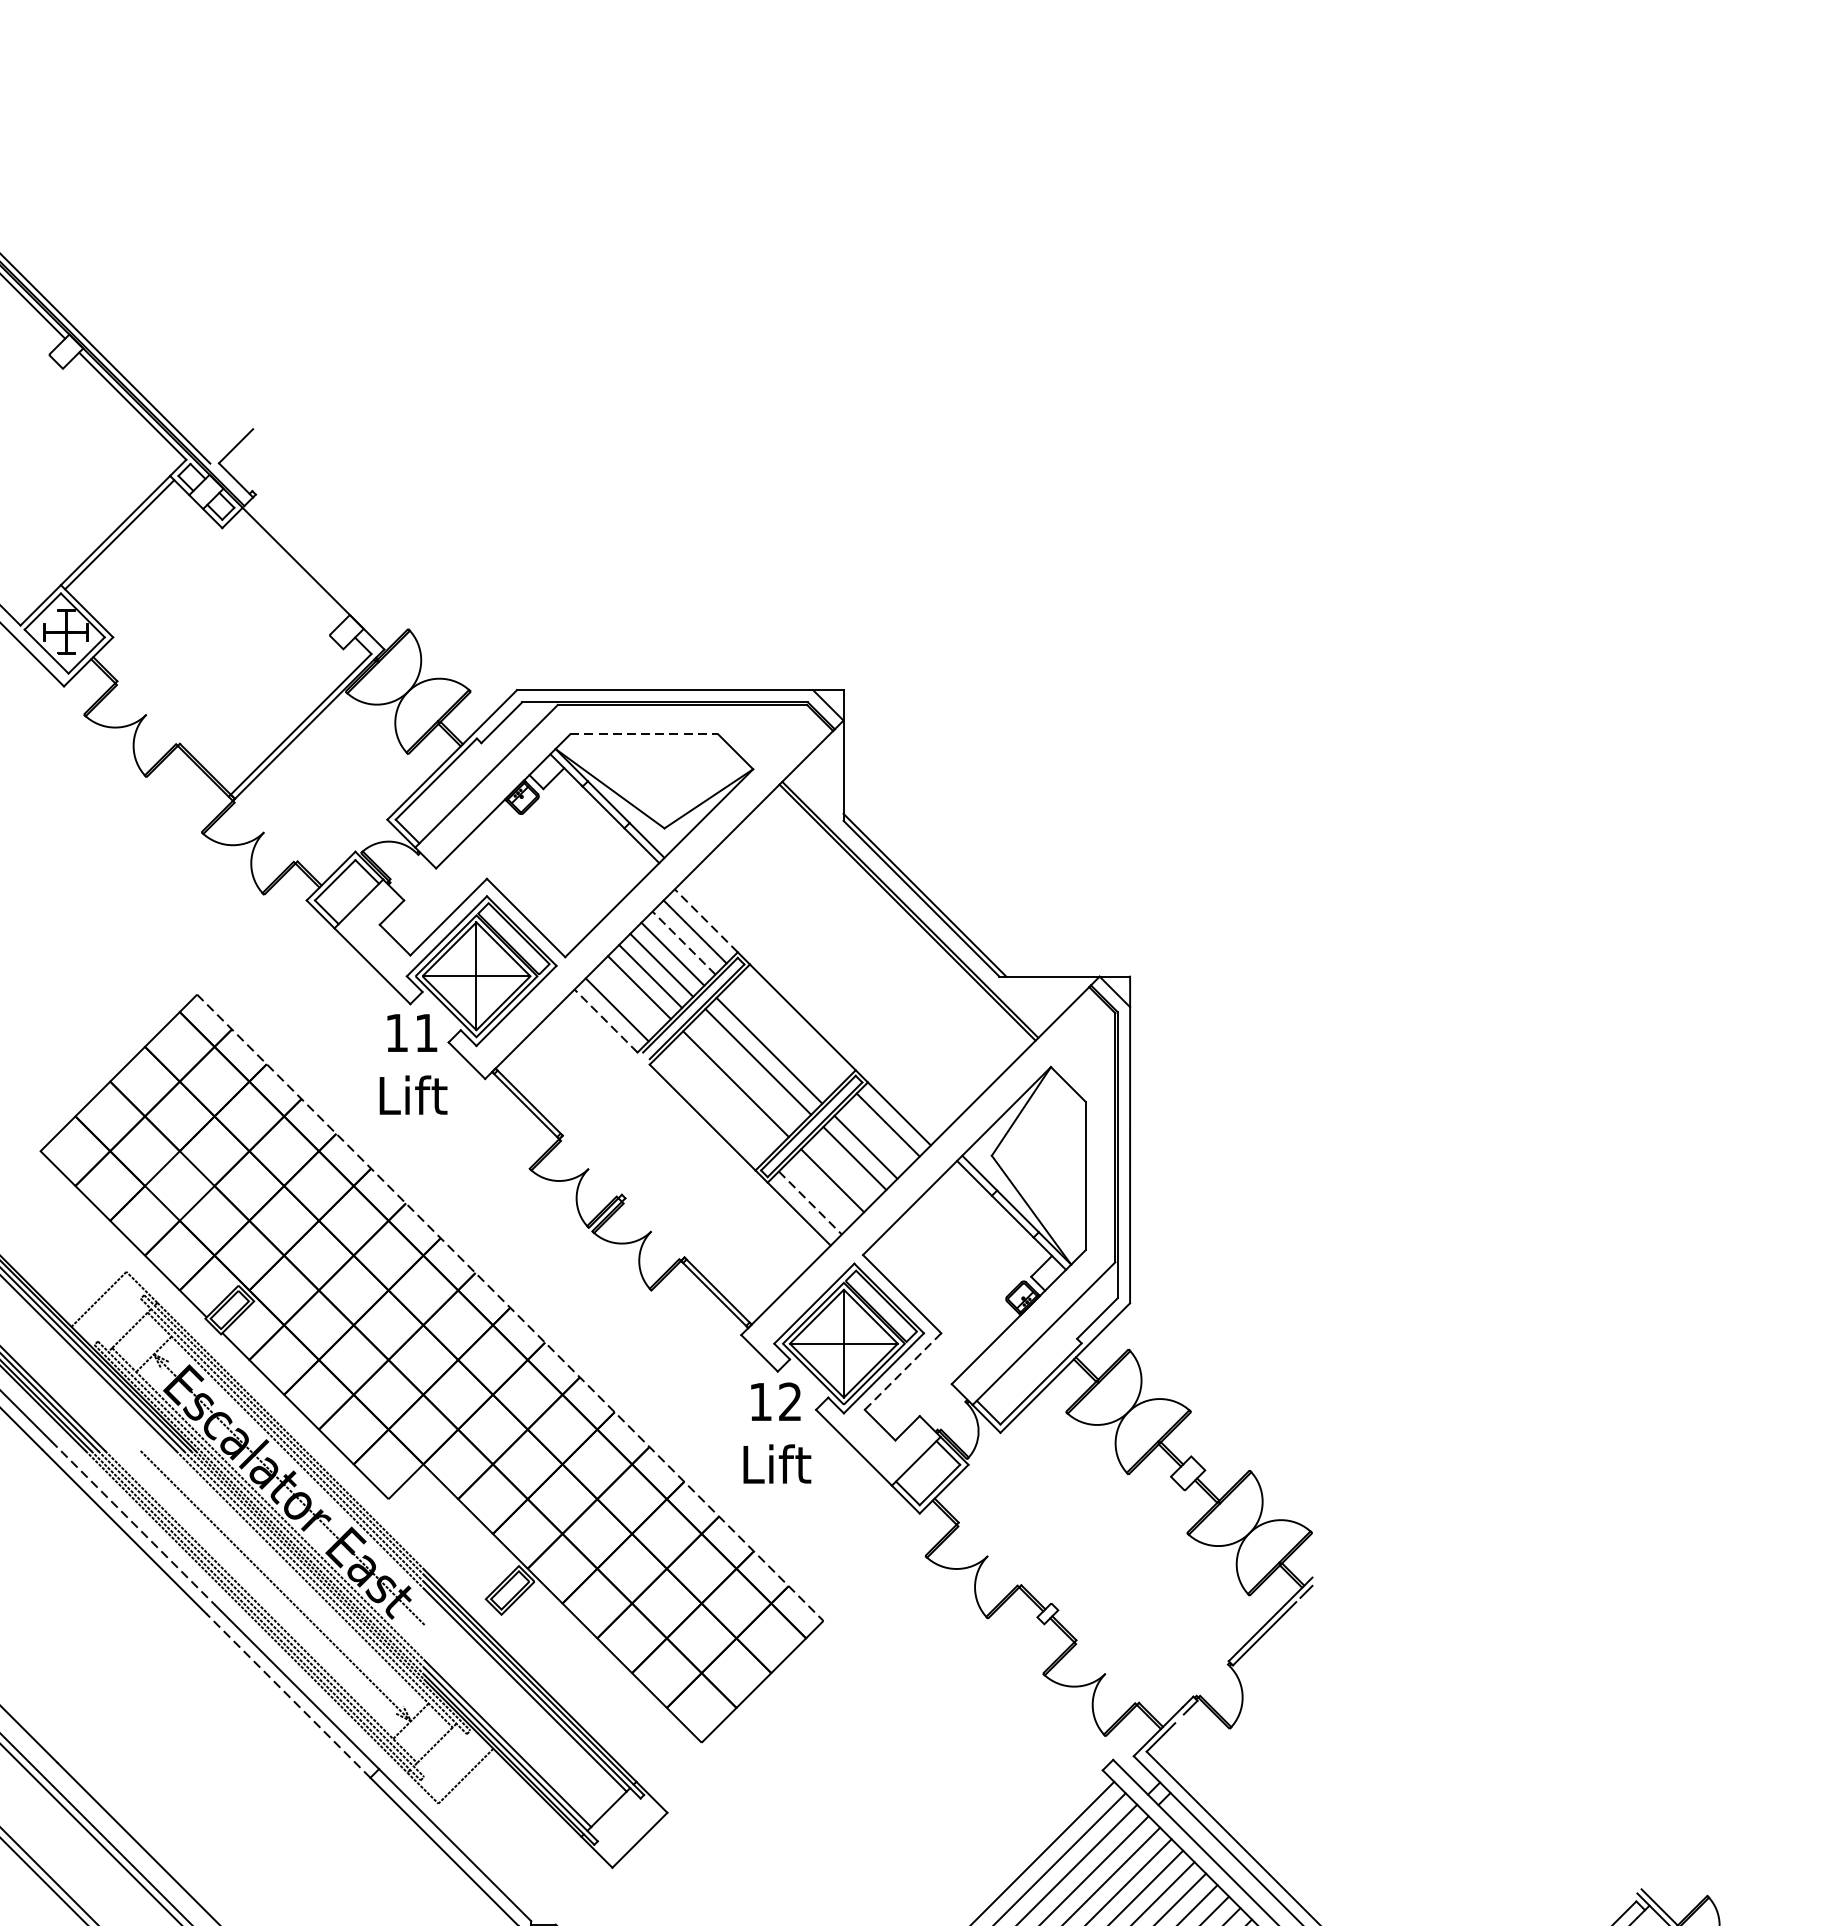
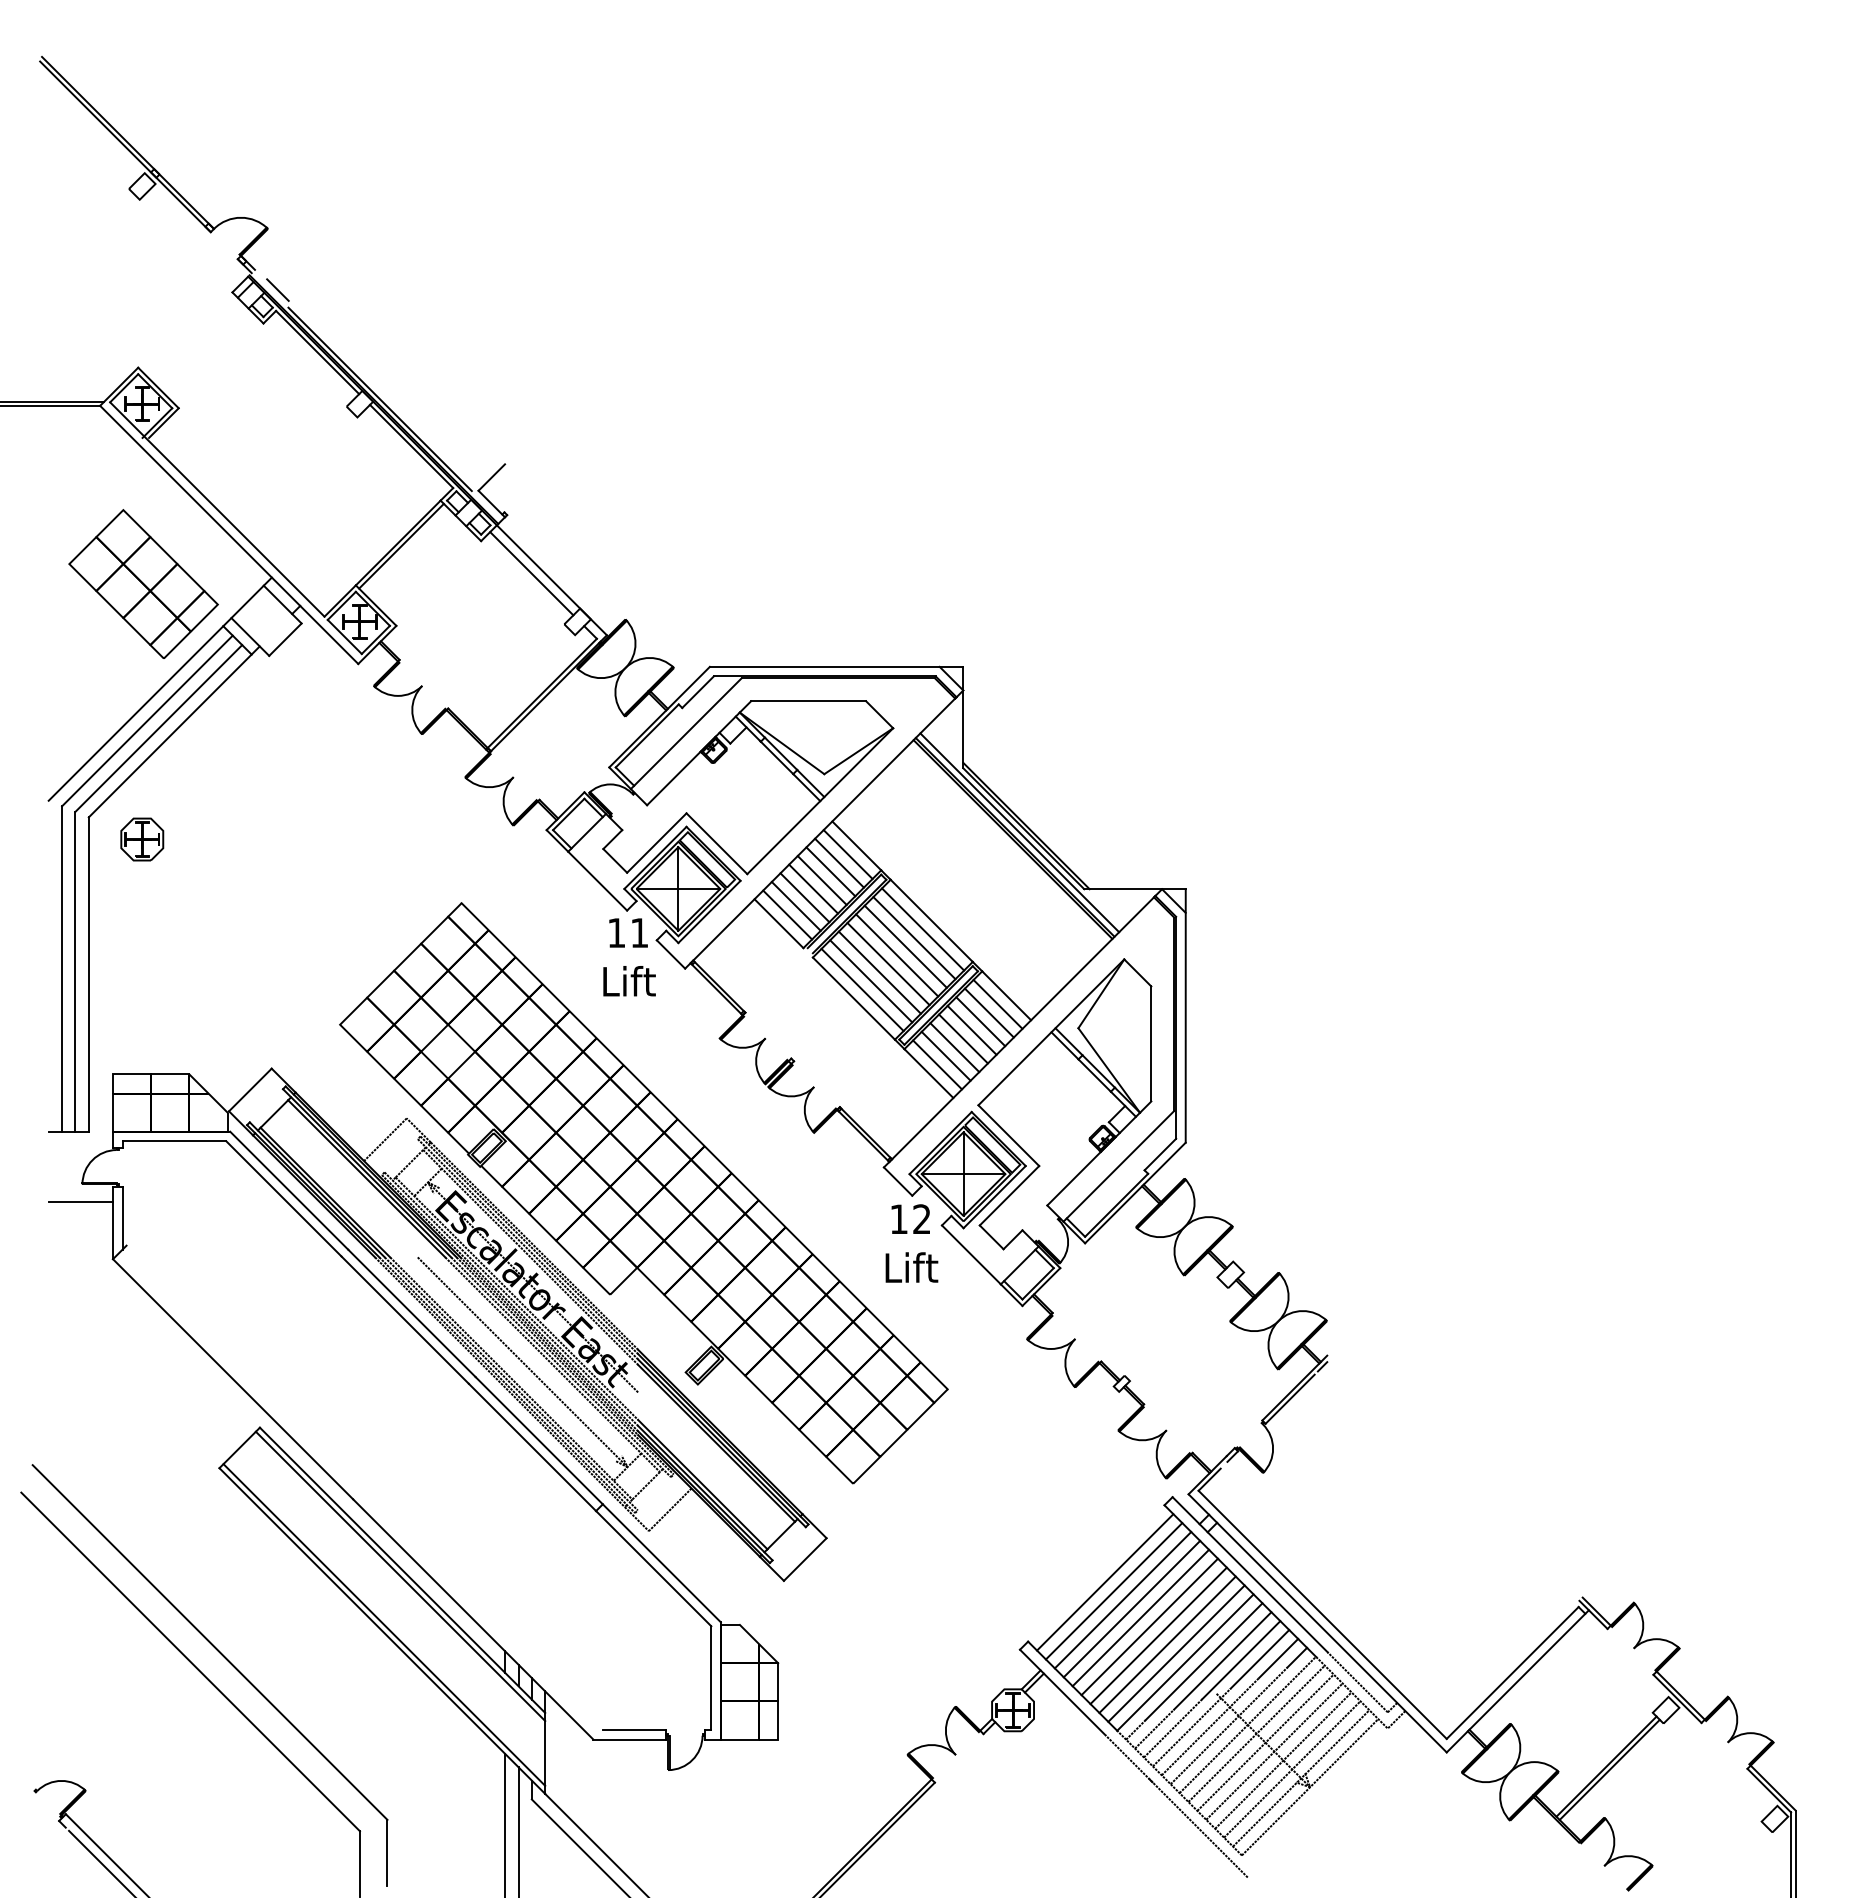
line: (287, 569) -> (531, 573), added
line: (645, 734) -> (809, 701), dashed -> solid
line: (915, 903) -> (1019, 832), added
line: (705, 920) -> (856, 845), dashed -> solid
line: (684, 943) -> (839, 863), dashed -> solid
line: (627, 997) -> (795, 905), added
line: (606, 1020) -> (779, 923), dashed -> solid
line: (792, 1028) -> (923, 929), added
line: (780, 1040) -> (914, 938), added
line: (747, 1073) -> (888, 964), added
line: (725, 1095) -> (871, 981), added
line: (713, 1105) -> (862, 989), added
line: (876, 1135) -> (988, 1012), added
line: (843, 1168) -> (963, 1038), added
line: (820, 1190) -> (945, 1055), added
line: (810, 1202) -> (937, 1064), dashed -> solid
line: (510, 1308) -> (704, 1146), dashed -> solid
line: (903, 1371) -> (1009, 1195), dashed -> solid
line: (133, 1523) -> (412, 1313), dashed -> solid
line: (288, 1695) -> (532, 1447), dashed -> solid

